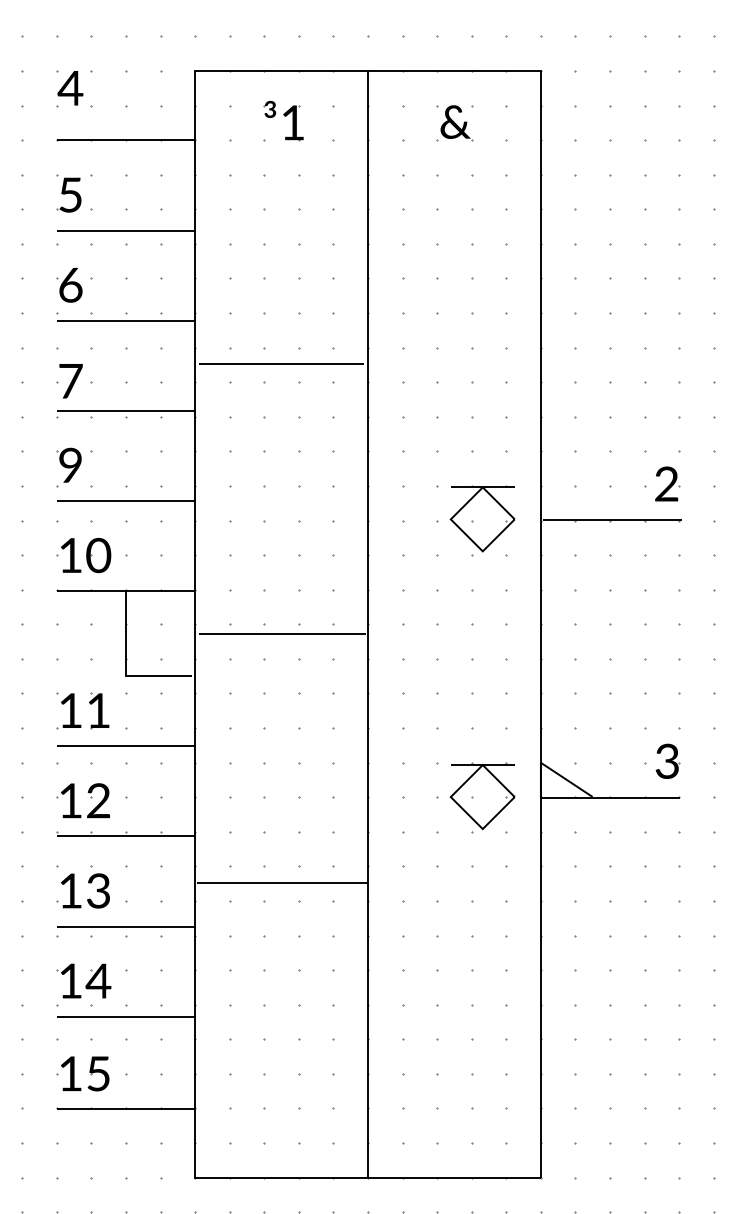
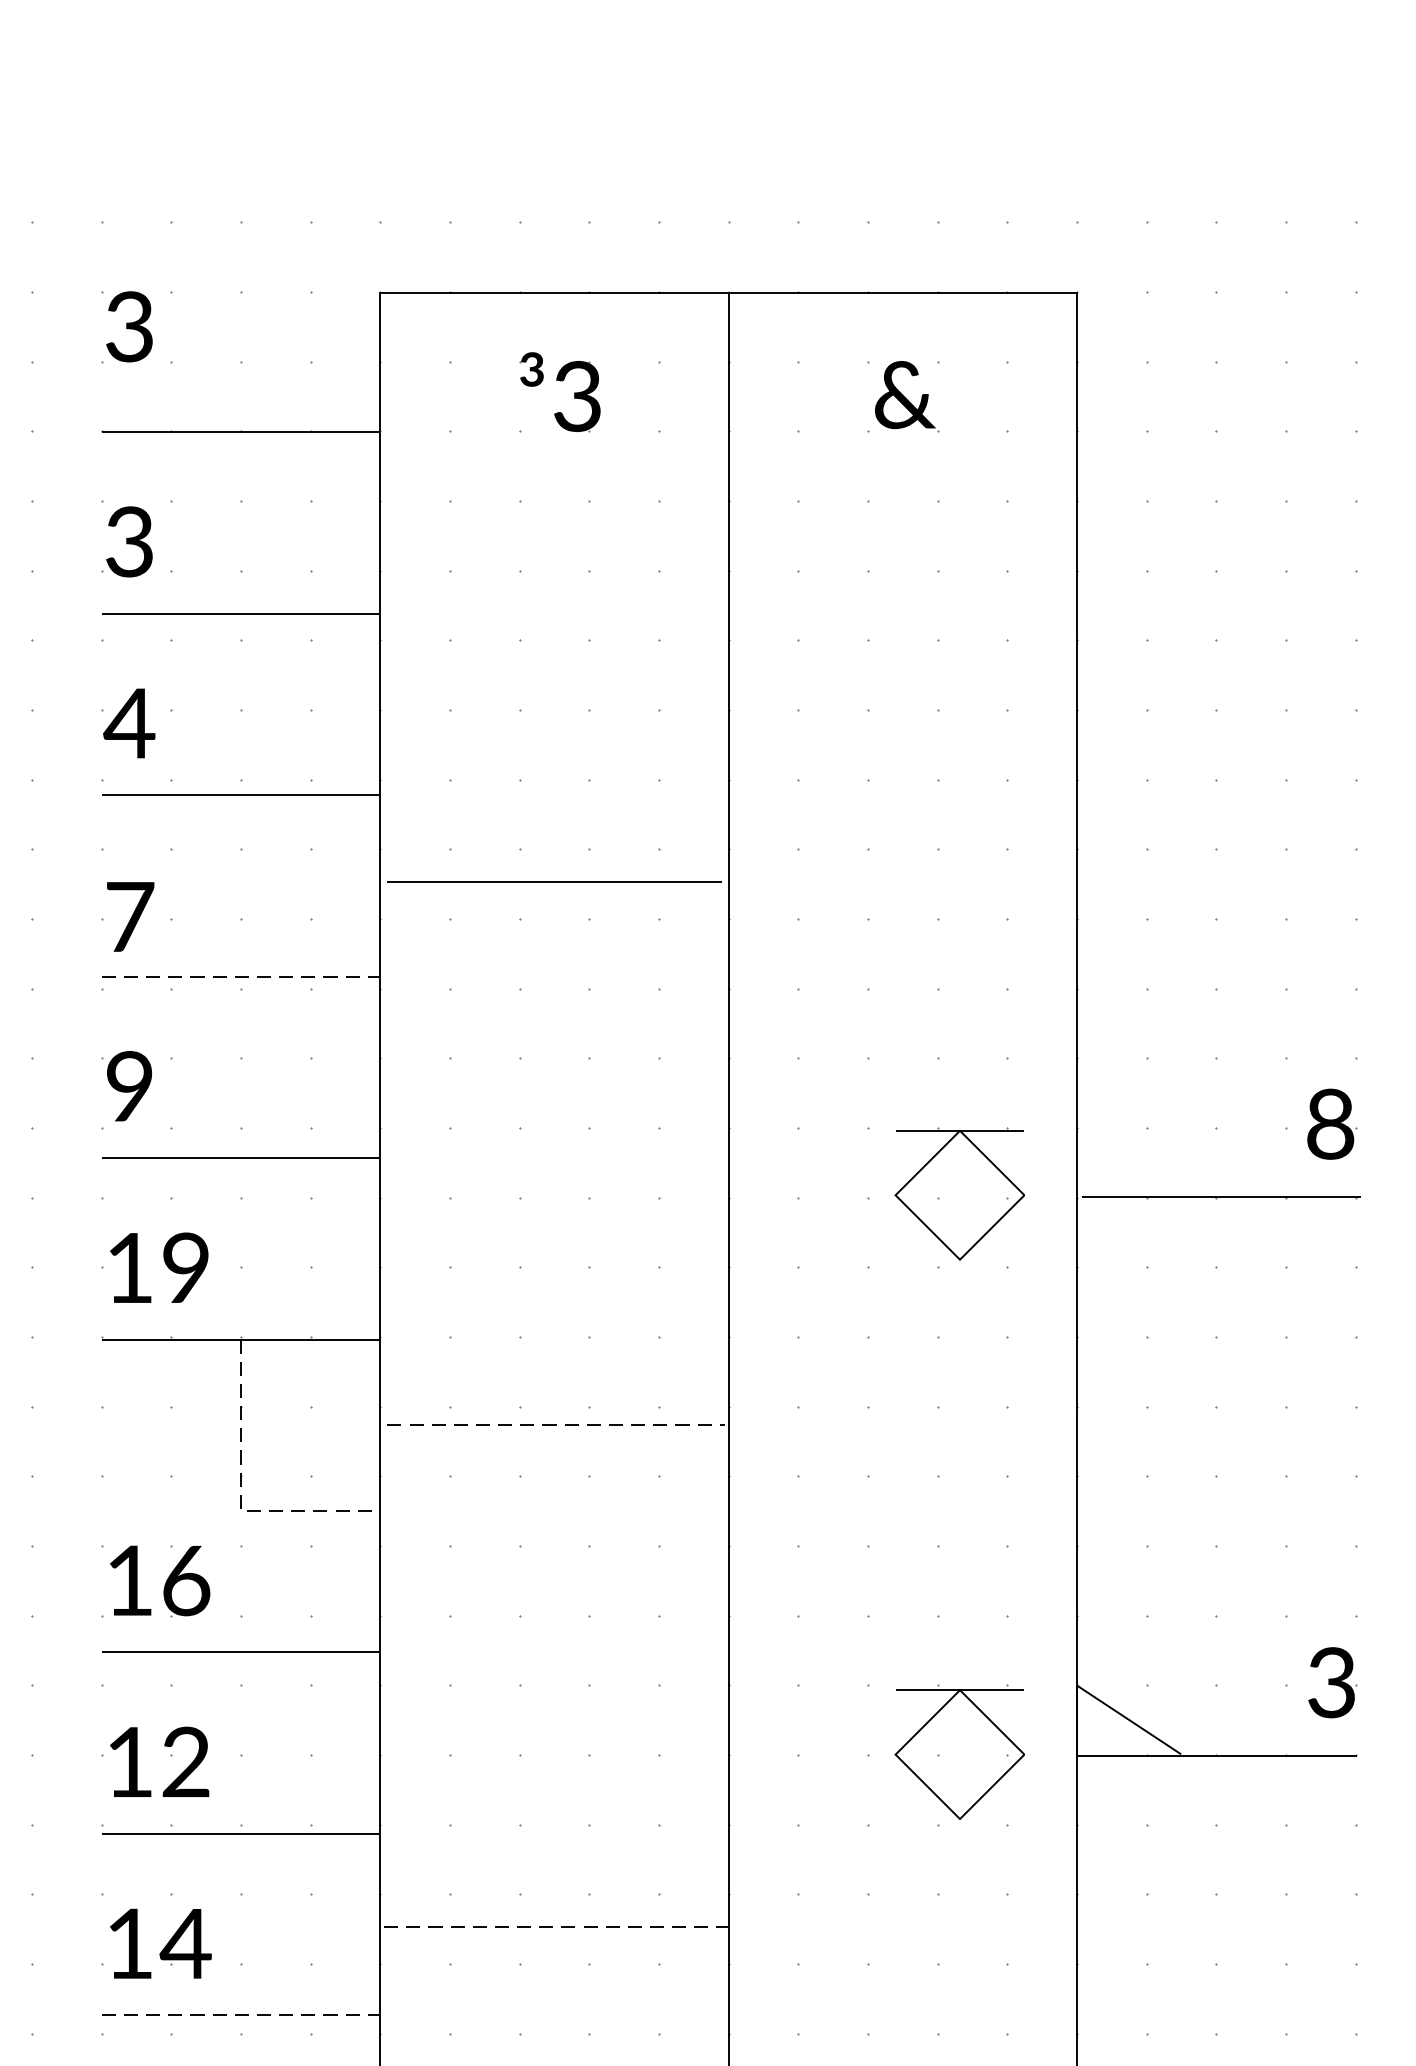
text: (70, 87) -> (129, 325), 4 -> 3
text: (292, 122) -> (576, 395), 1 -> 3
text: (70, 194) -> (129, 540), 5 -> 3
text: (70, 285) -> (129, 724), 6 -> 4
line: (126, 410) -> (242, 975), solid -> dashed
text: (666, 484) -> (1330, 1124), 2 -> 8
text: (98, 556) -> (185, 1270), 10 -> 19
line: (282, 633) -> (556, 1425), solid -> dashed
line: (125, 667) -> (240, 1493), solid -> dashed
text: (98, 710) -> (185, 1580), 11 -> 16
line: (282, 882) -> (556, 1926), solid -> dashed
text: (98, 890) -> (185, 1942), 13 -> 14
line: (126, 926) -> (242, 2015), solid -> dashed

